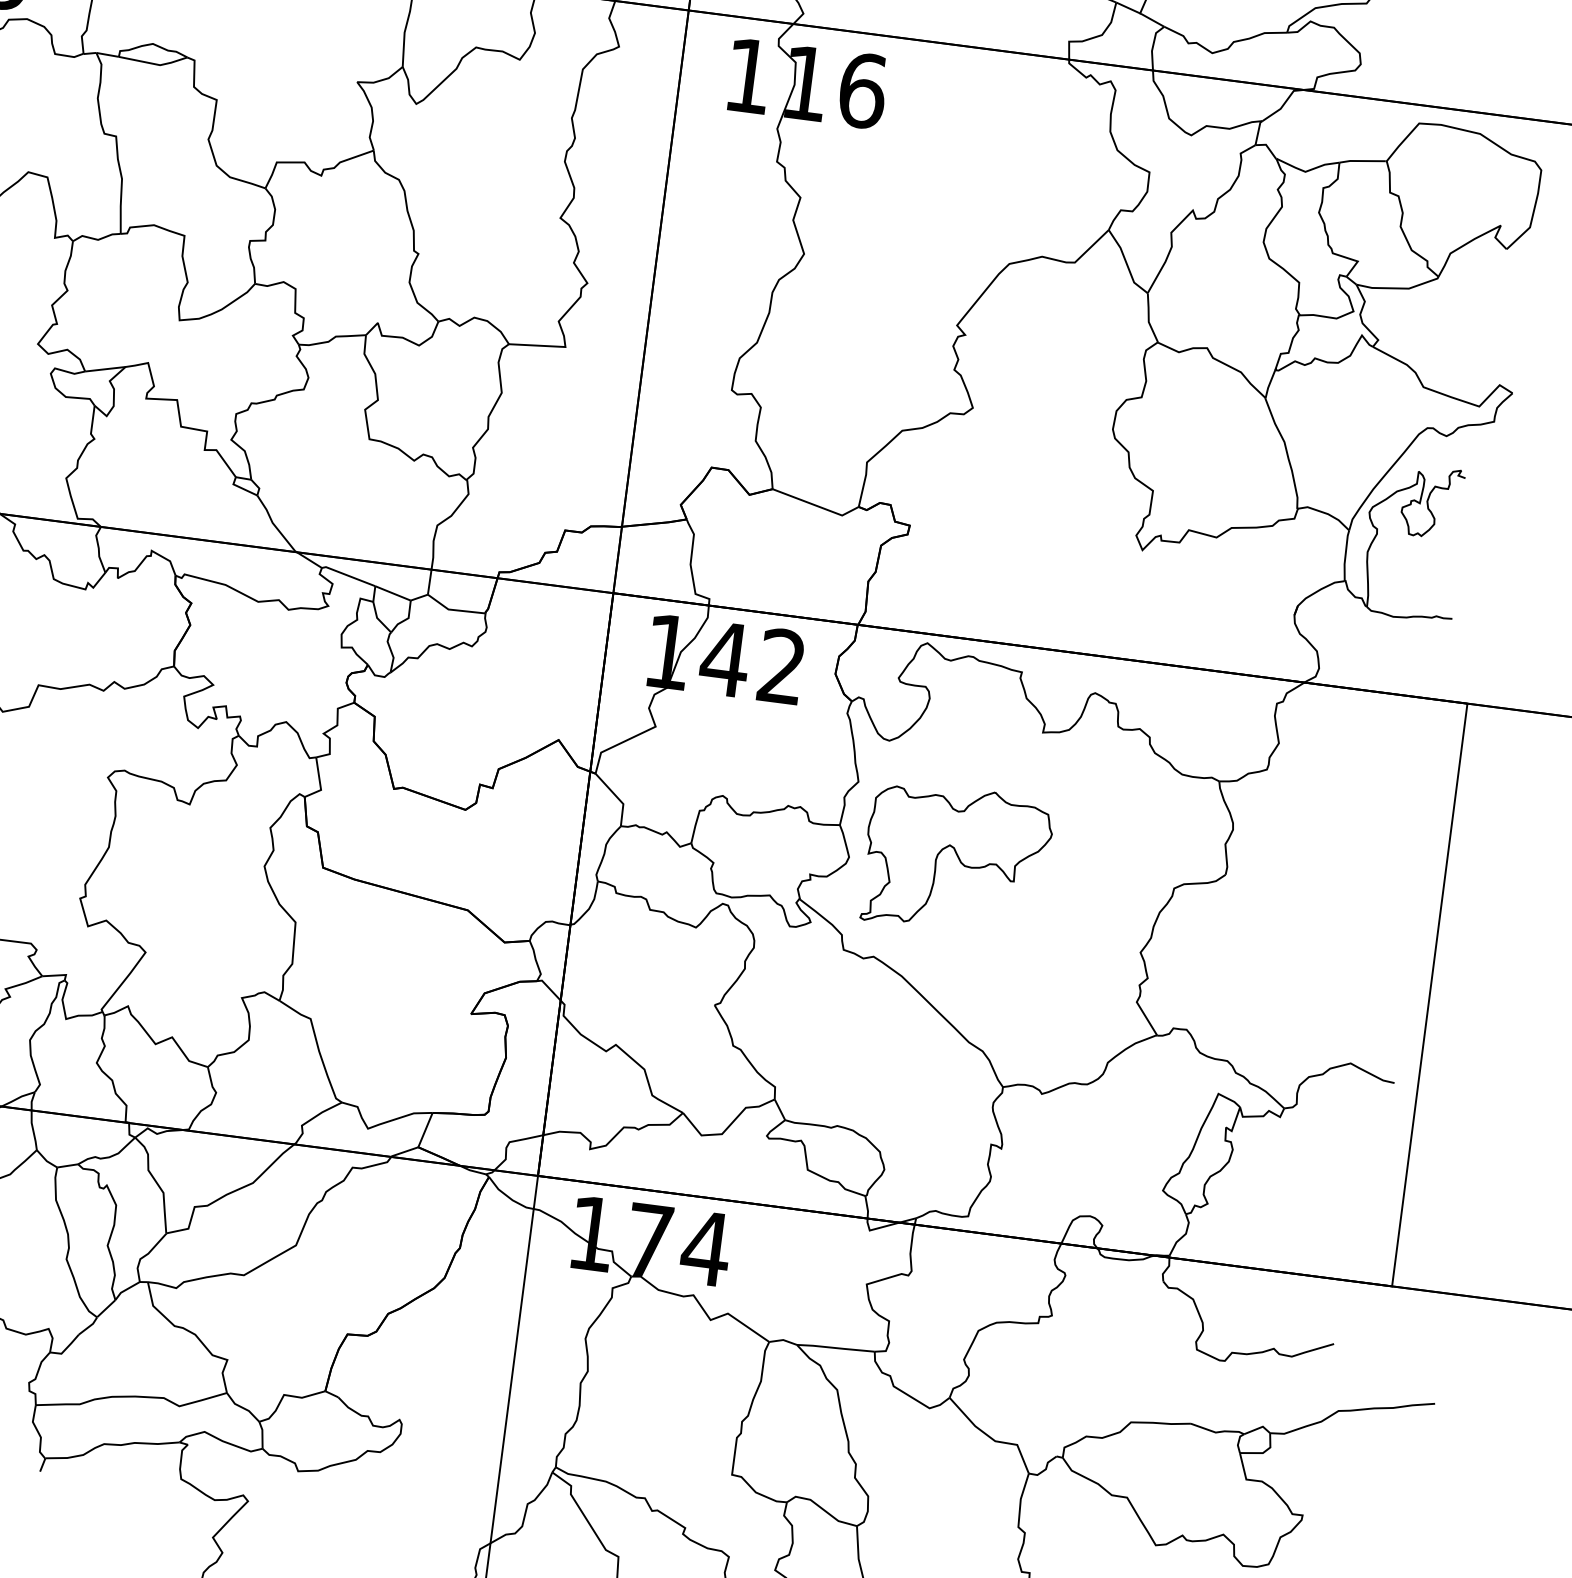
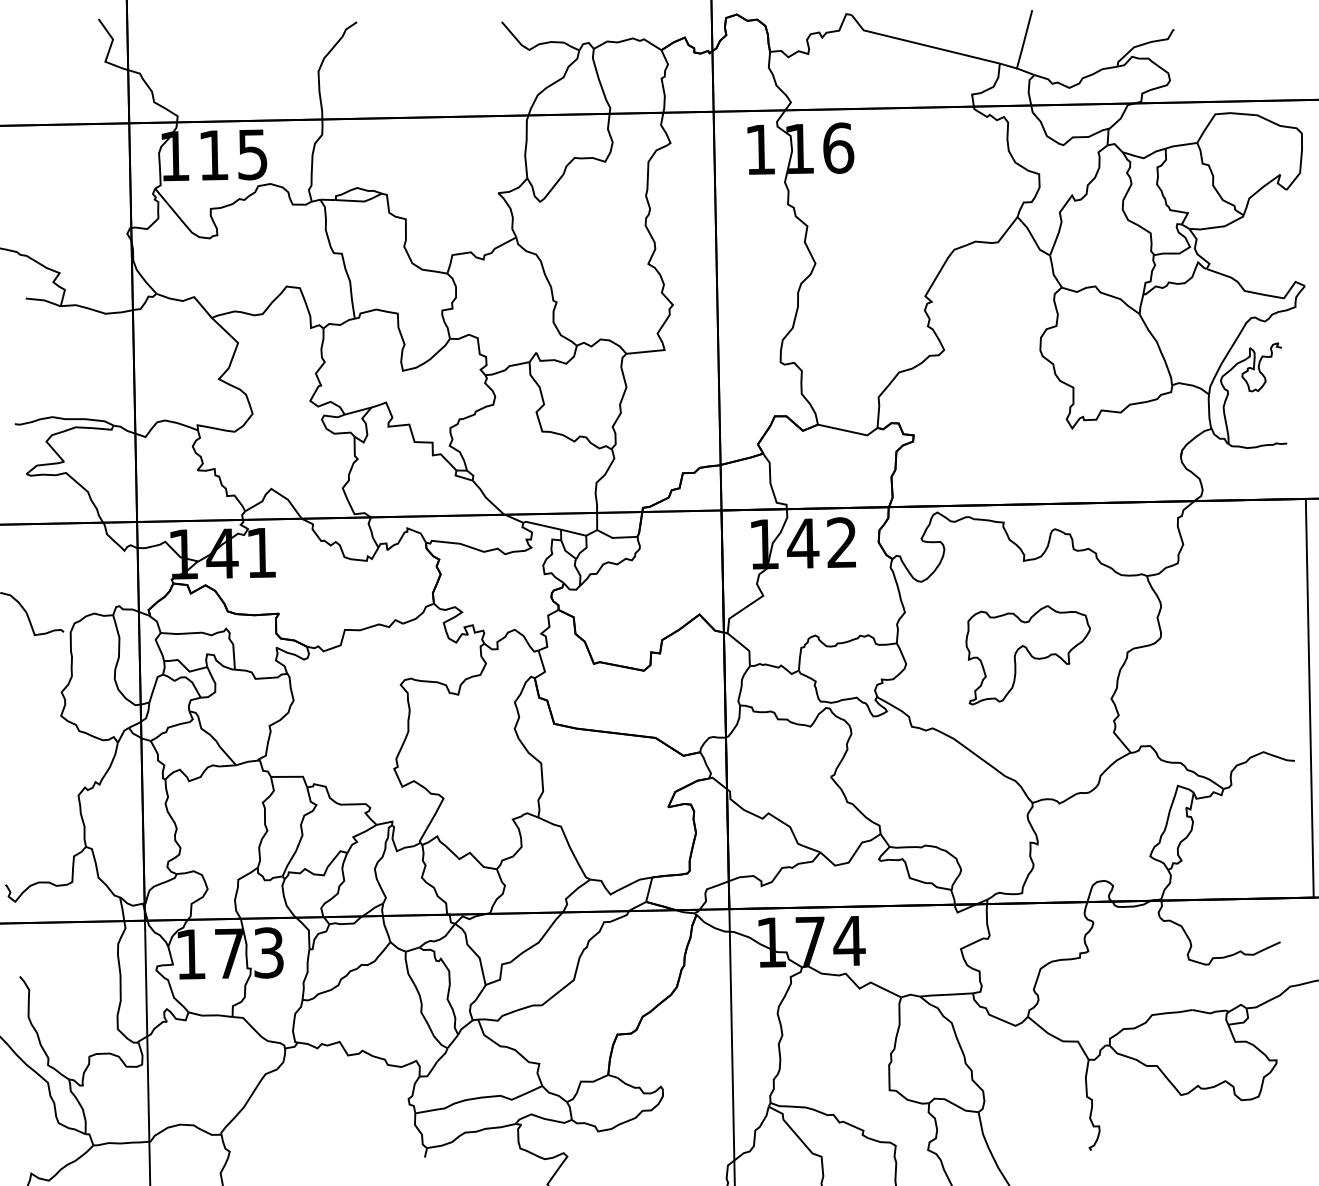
part: (954, 860) -> (1027, 655), moved

